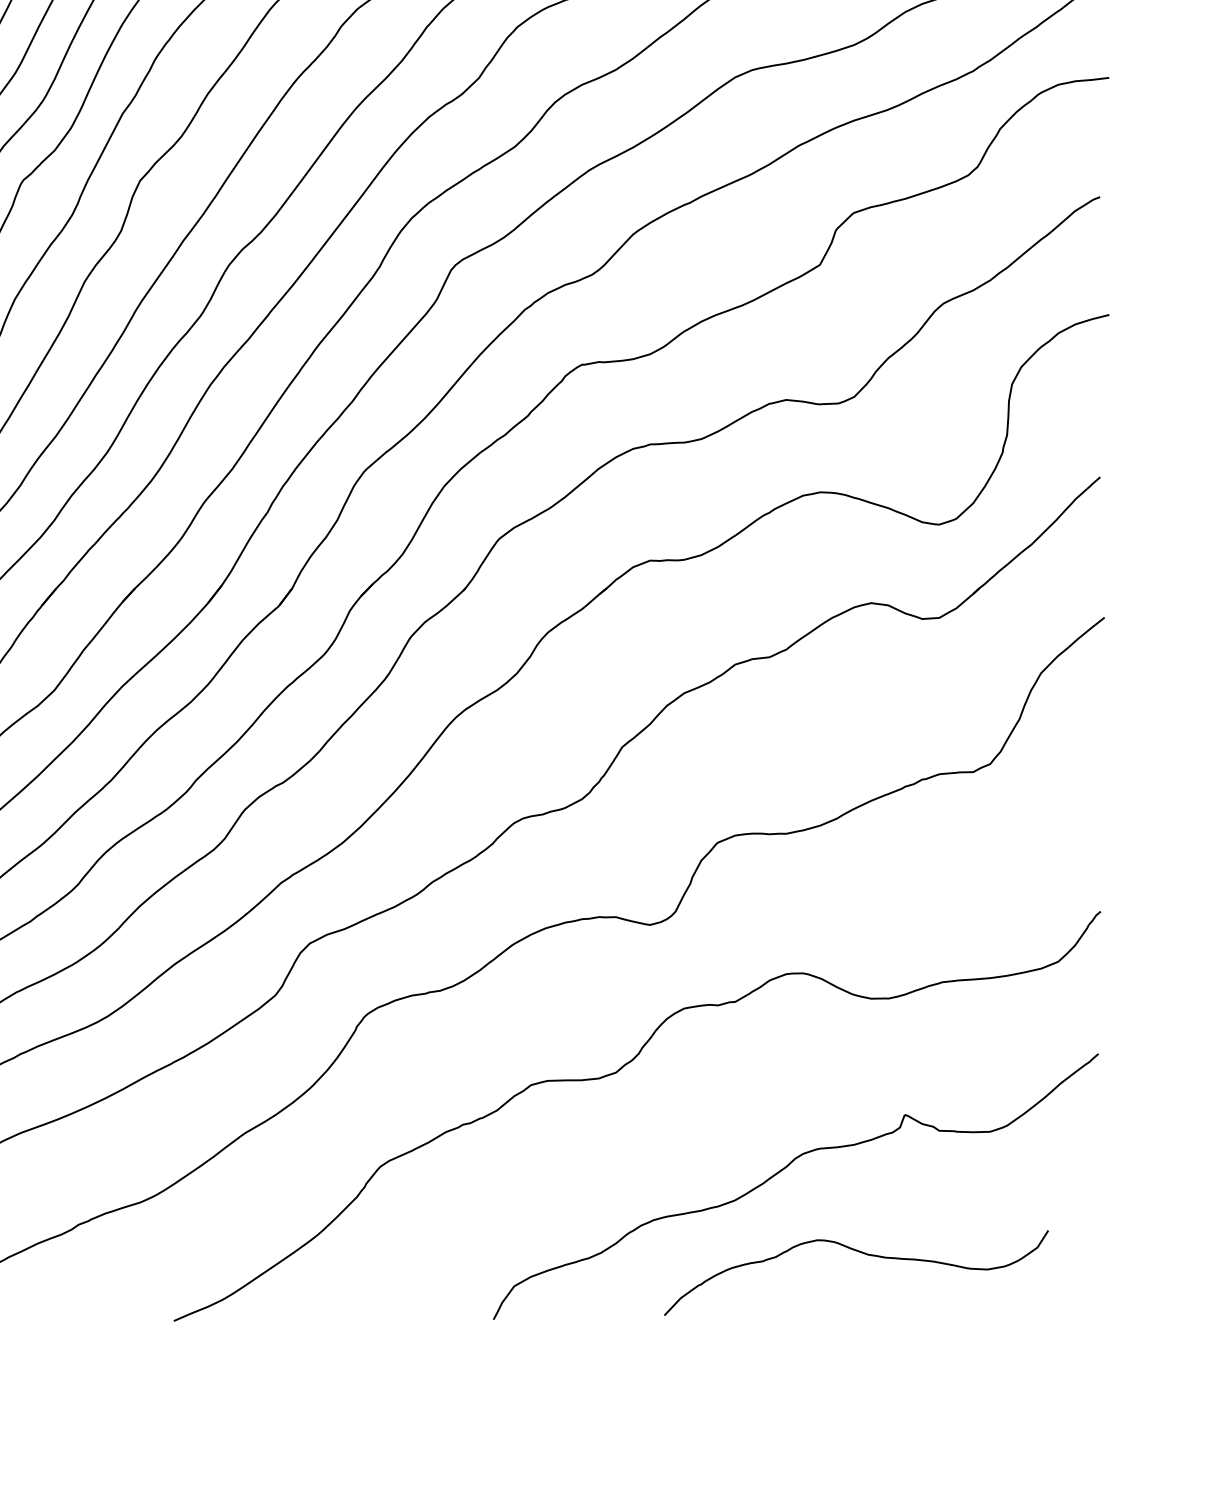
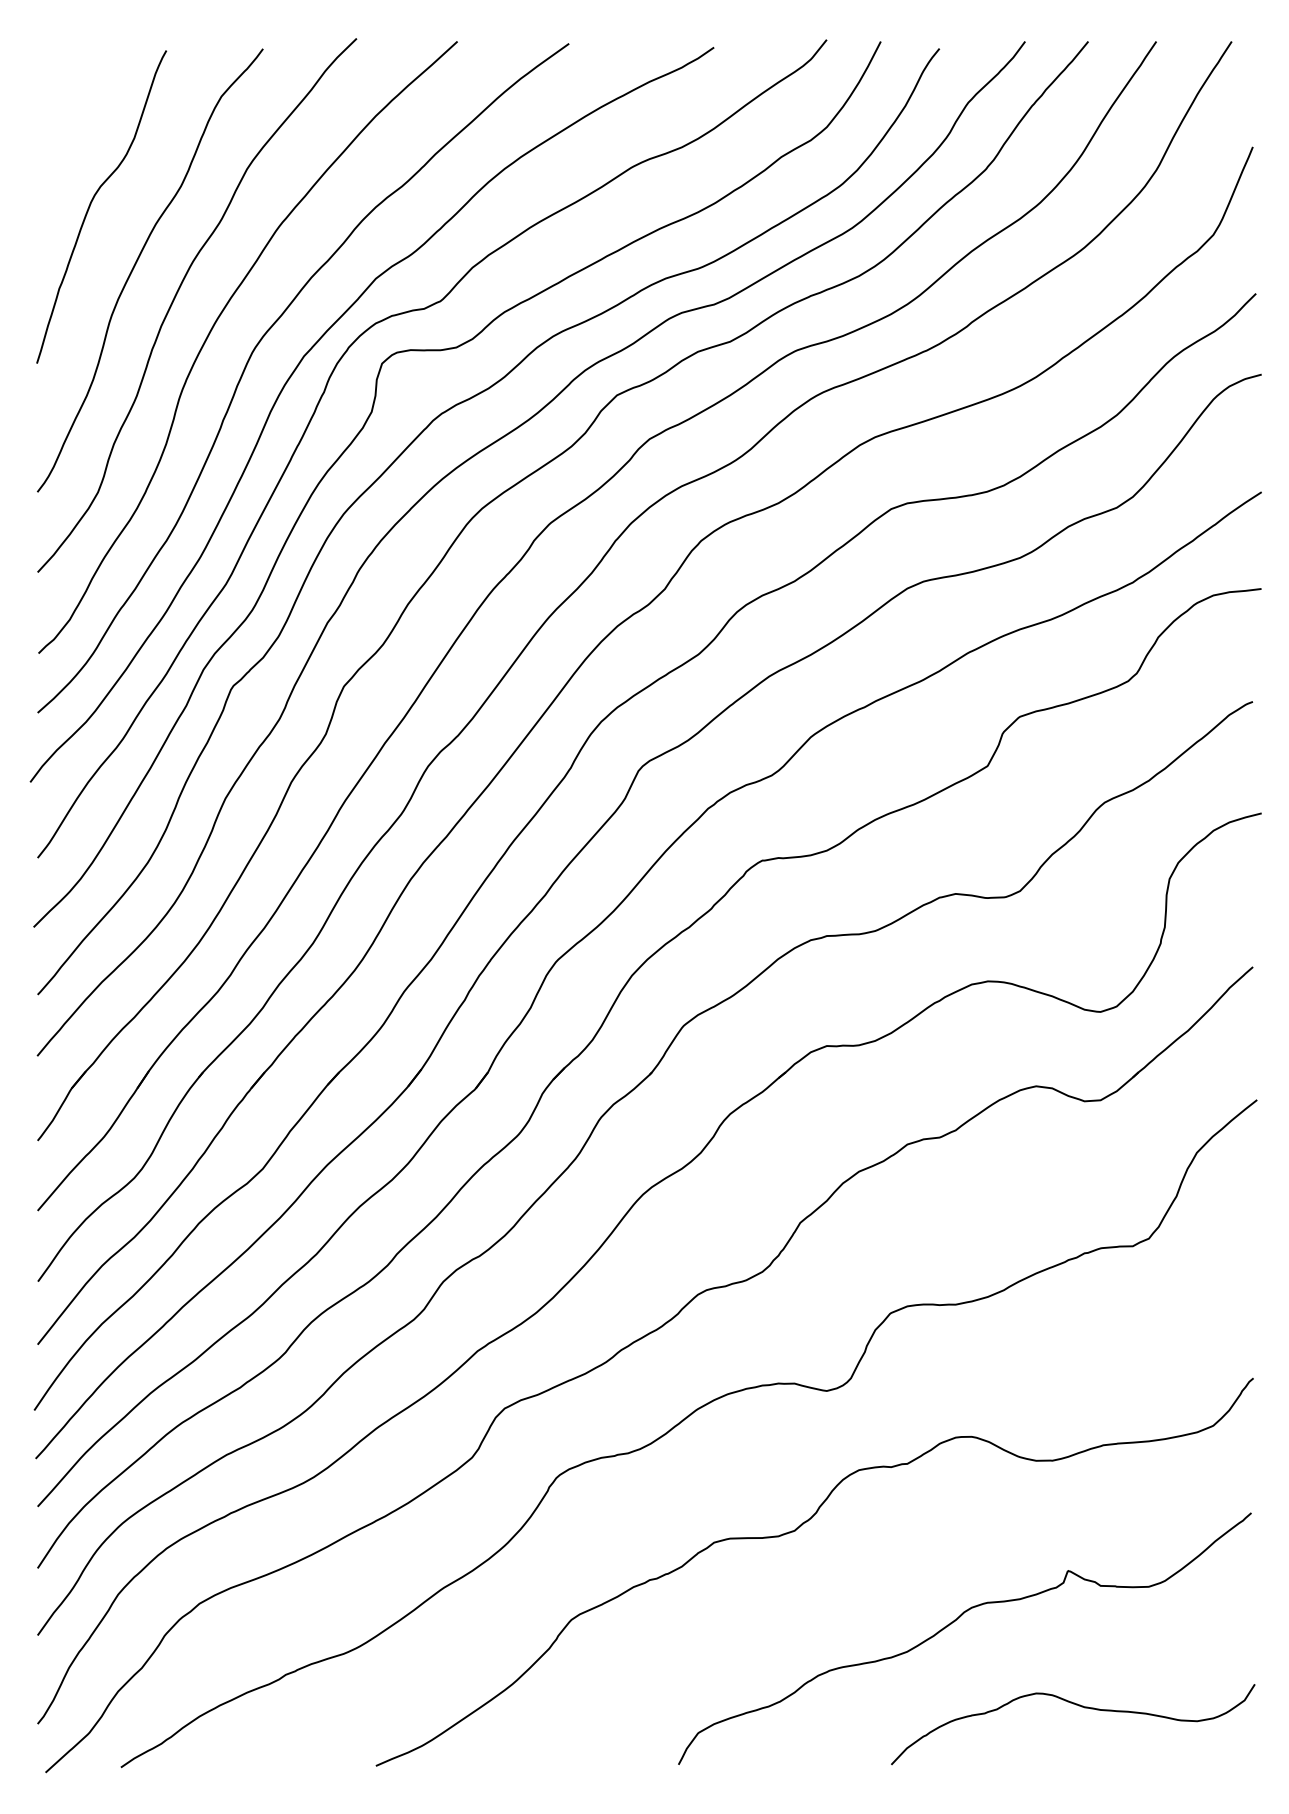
curve: (865, 1255) -> (1081, 1707), moved

